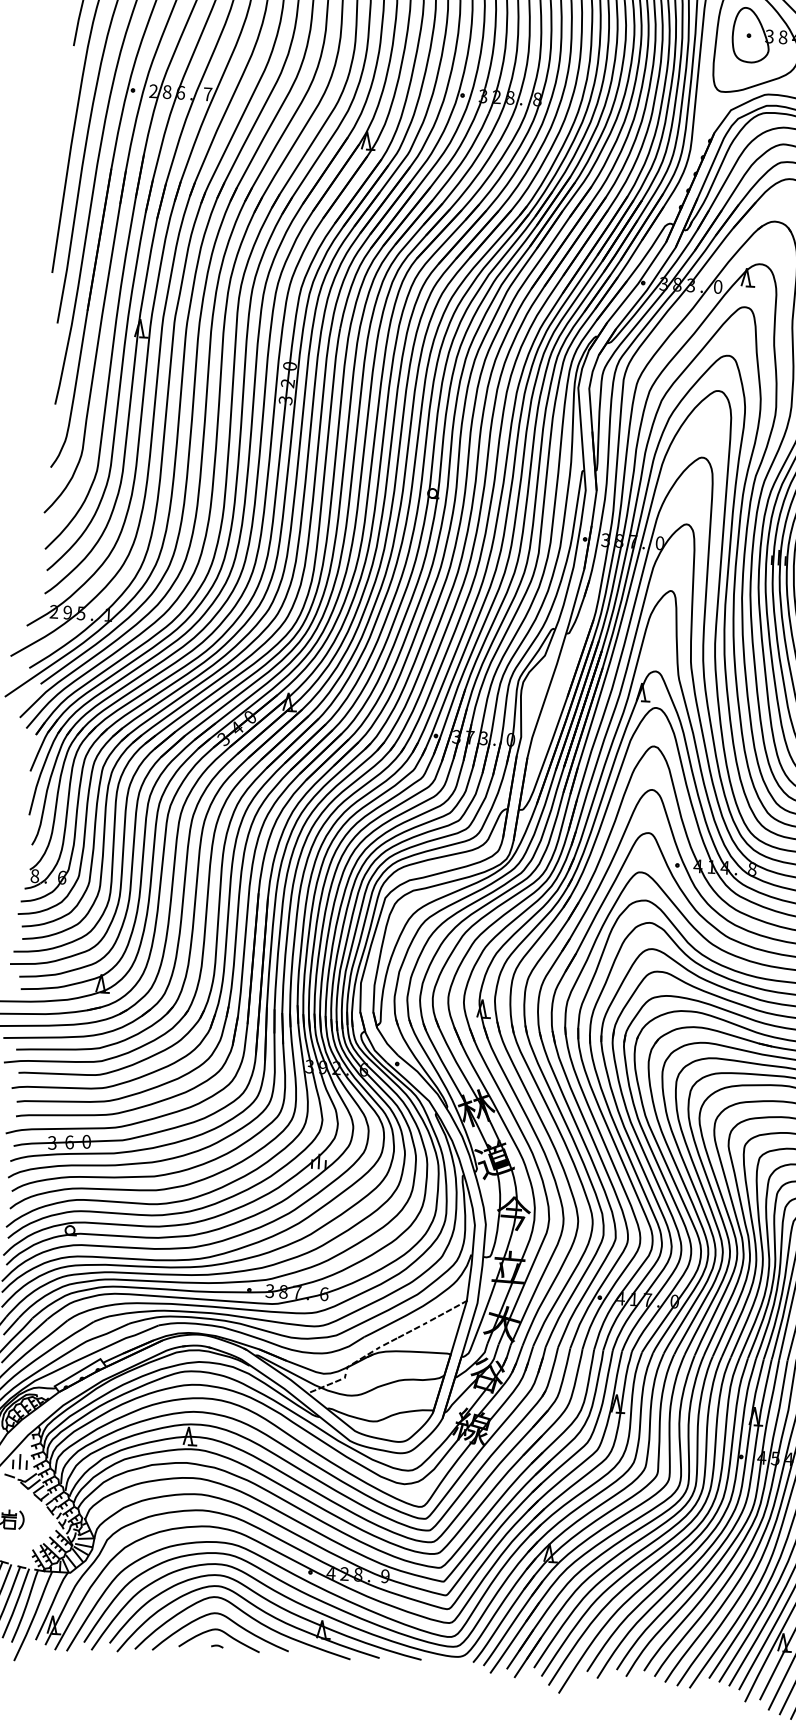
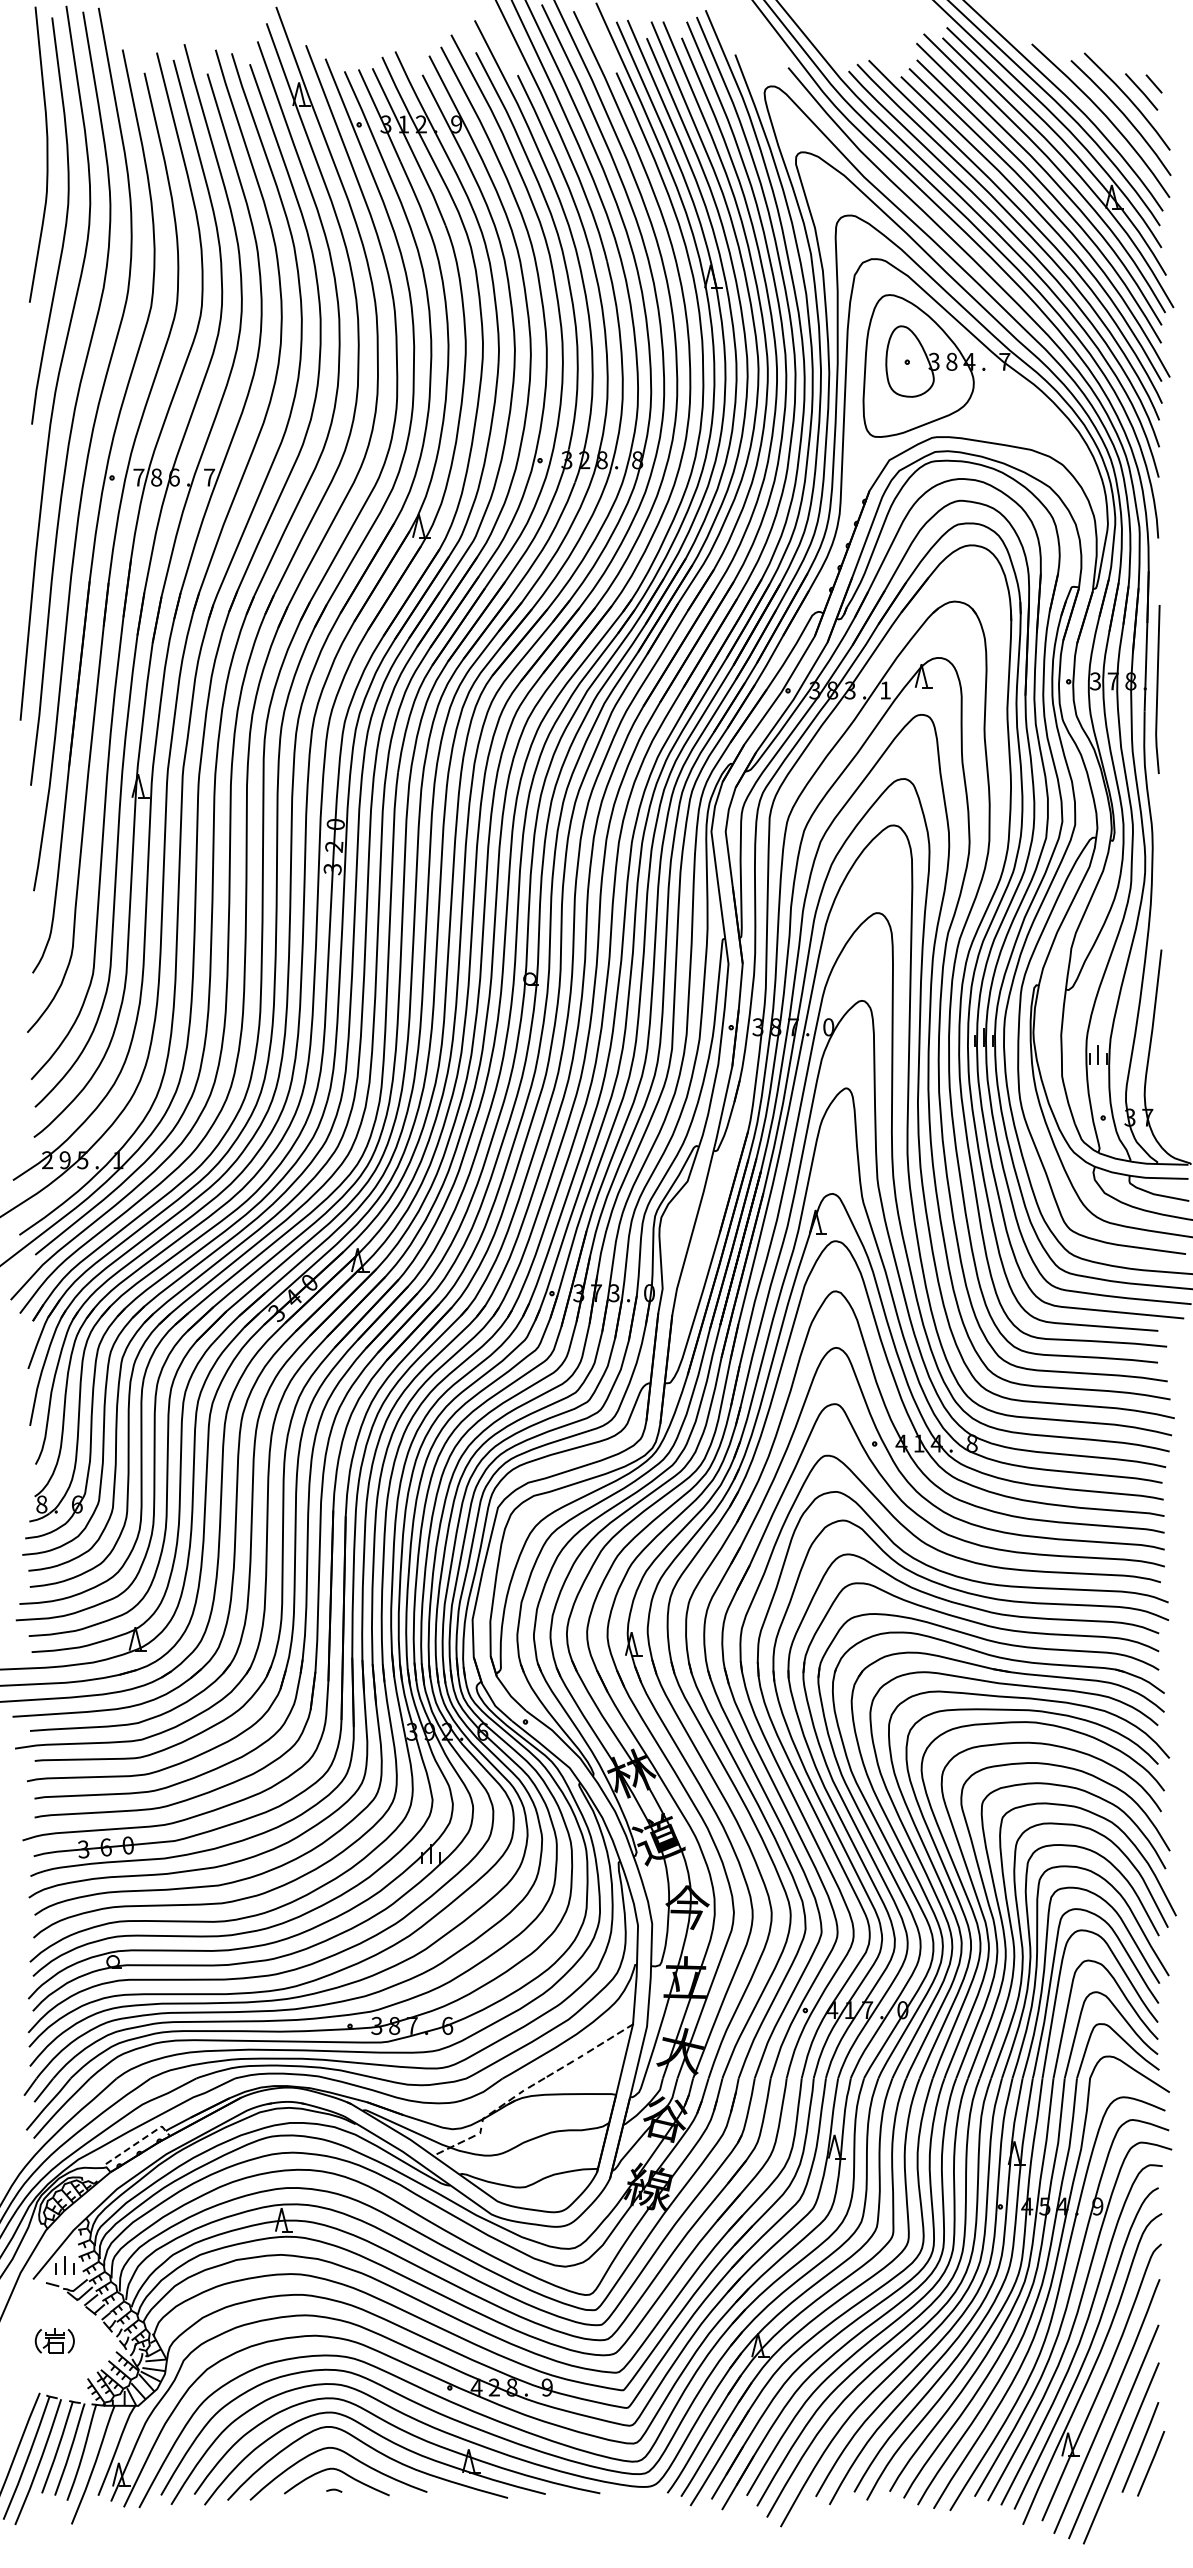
text: (153, 91) -> (138, 477), 2 -> 7
text: (718, 286) -> (885, 690), 0 -> 1
line: (78, 1371) -> (134, 2144), solid -> dashed

